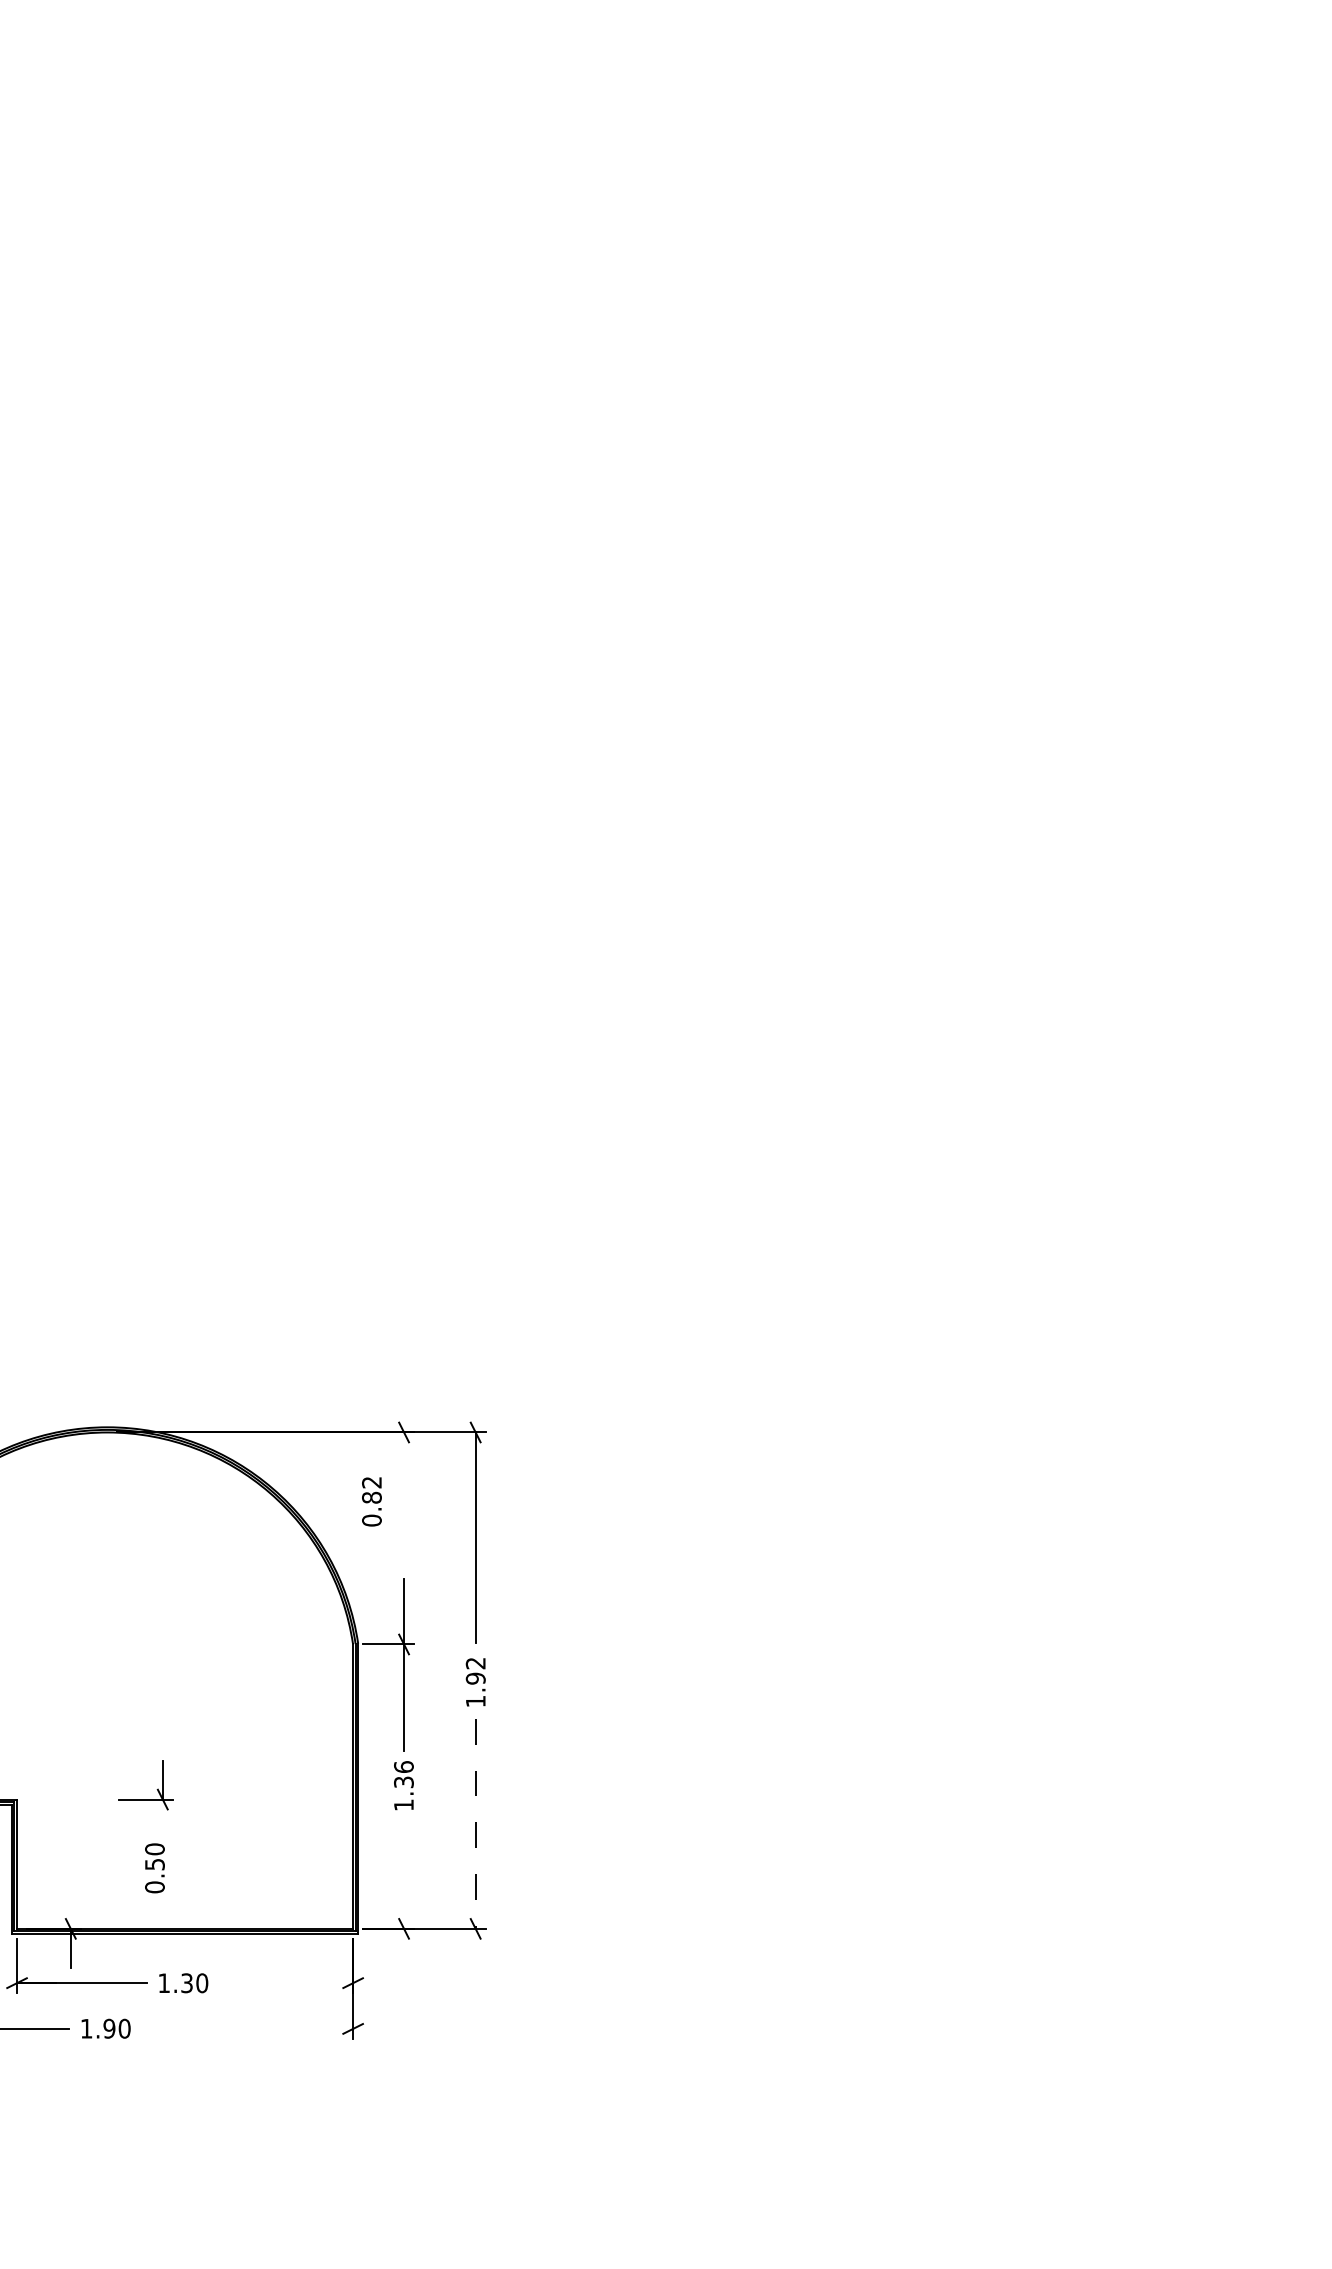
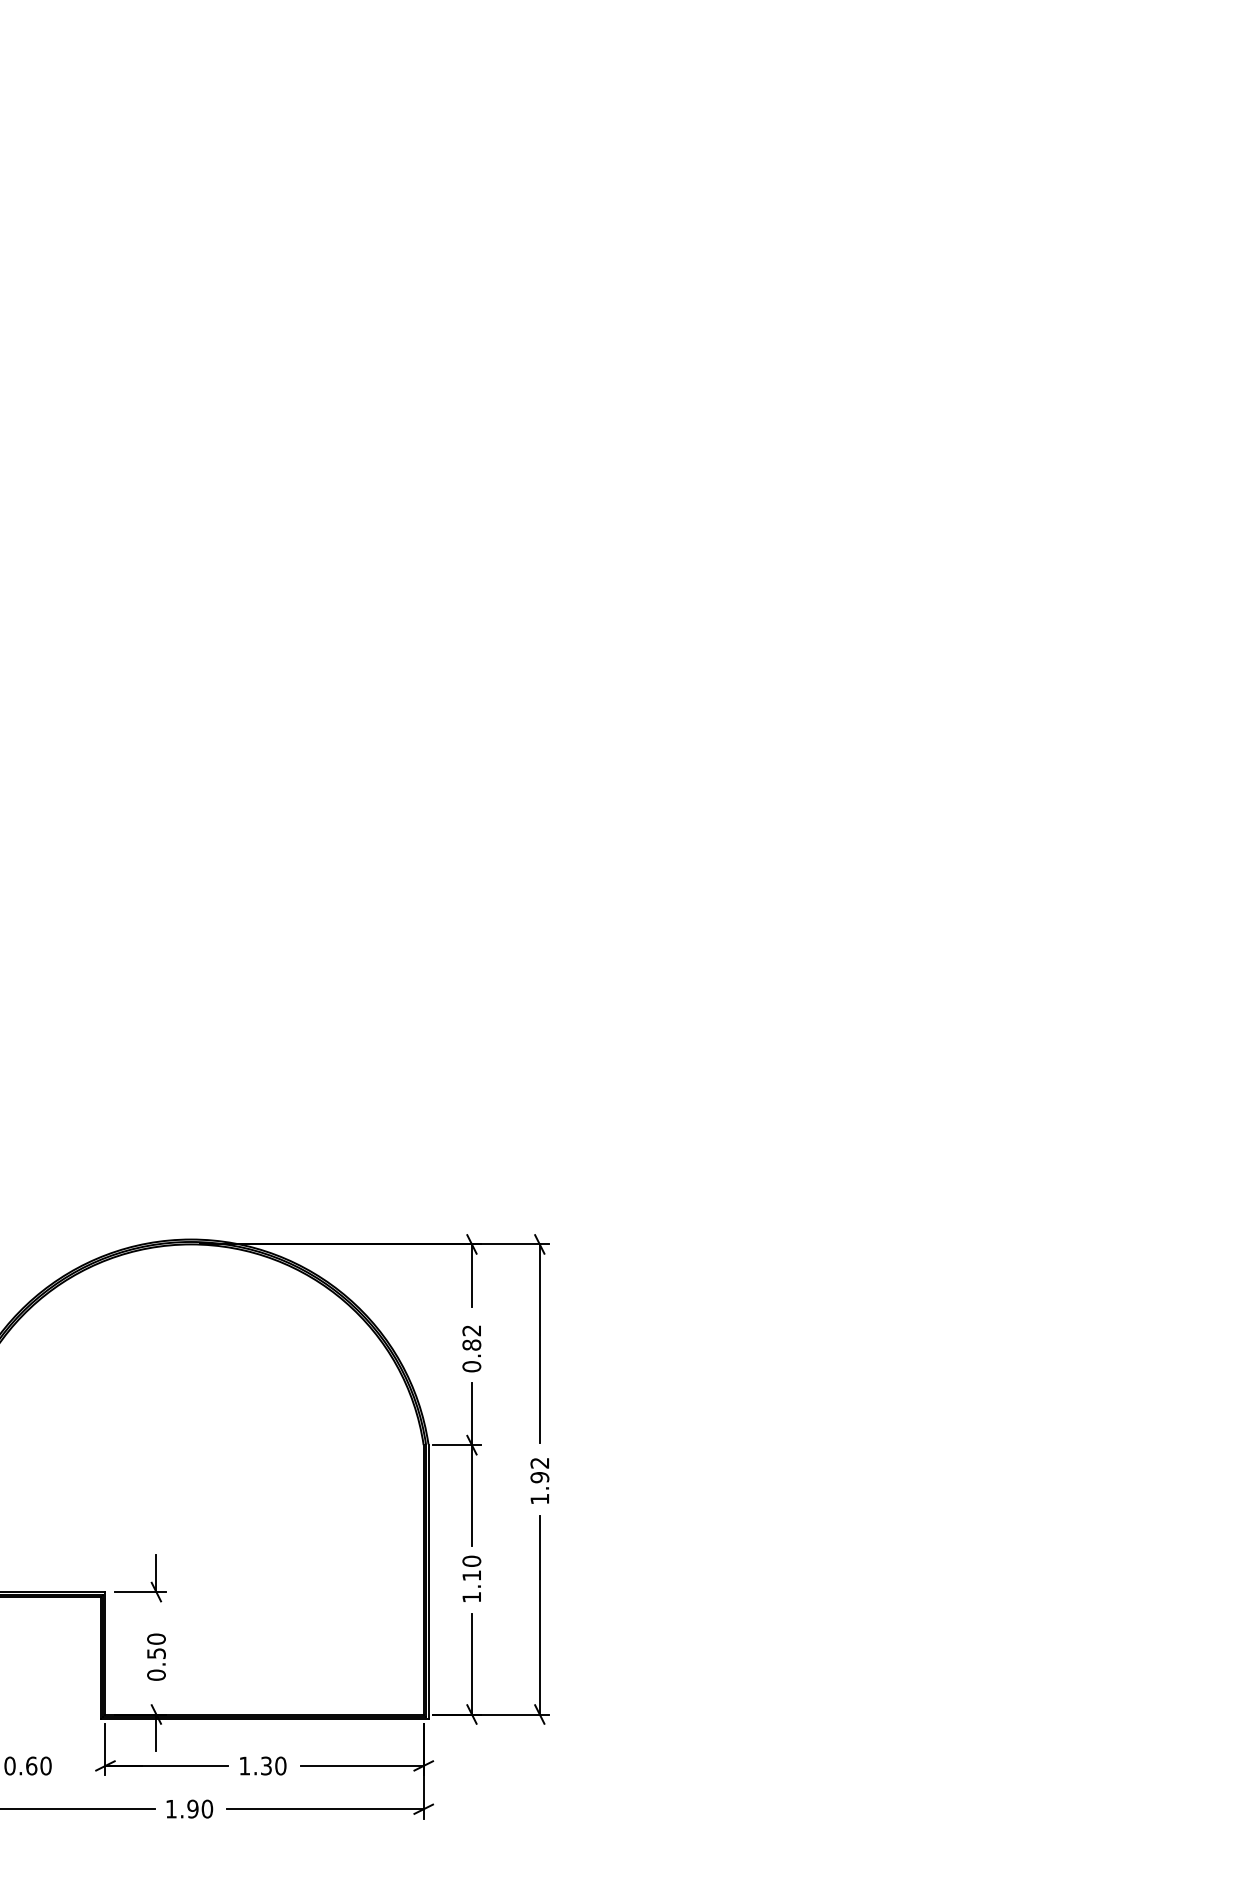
line: (404, 1465) -> (472, 1275), added
text: (371, 1501) -> (471, 1348), moved
text: (403, 1774) -> (471, 1568), 1.36 -> 1.10
part: (156, 1789) -> (150, 1582), moved
line: (475, 1823) -> (539, 1614), dashed -> solid
text: (154, 1868) -> (156, 1657), moved
line: (404, 1875) -> (472, 1663), added
line: (288, 1983) -> (362, 1766), added
line: (249, 2028) -> (325, 1808), added

